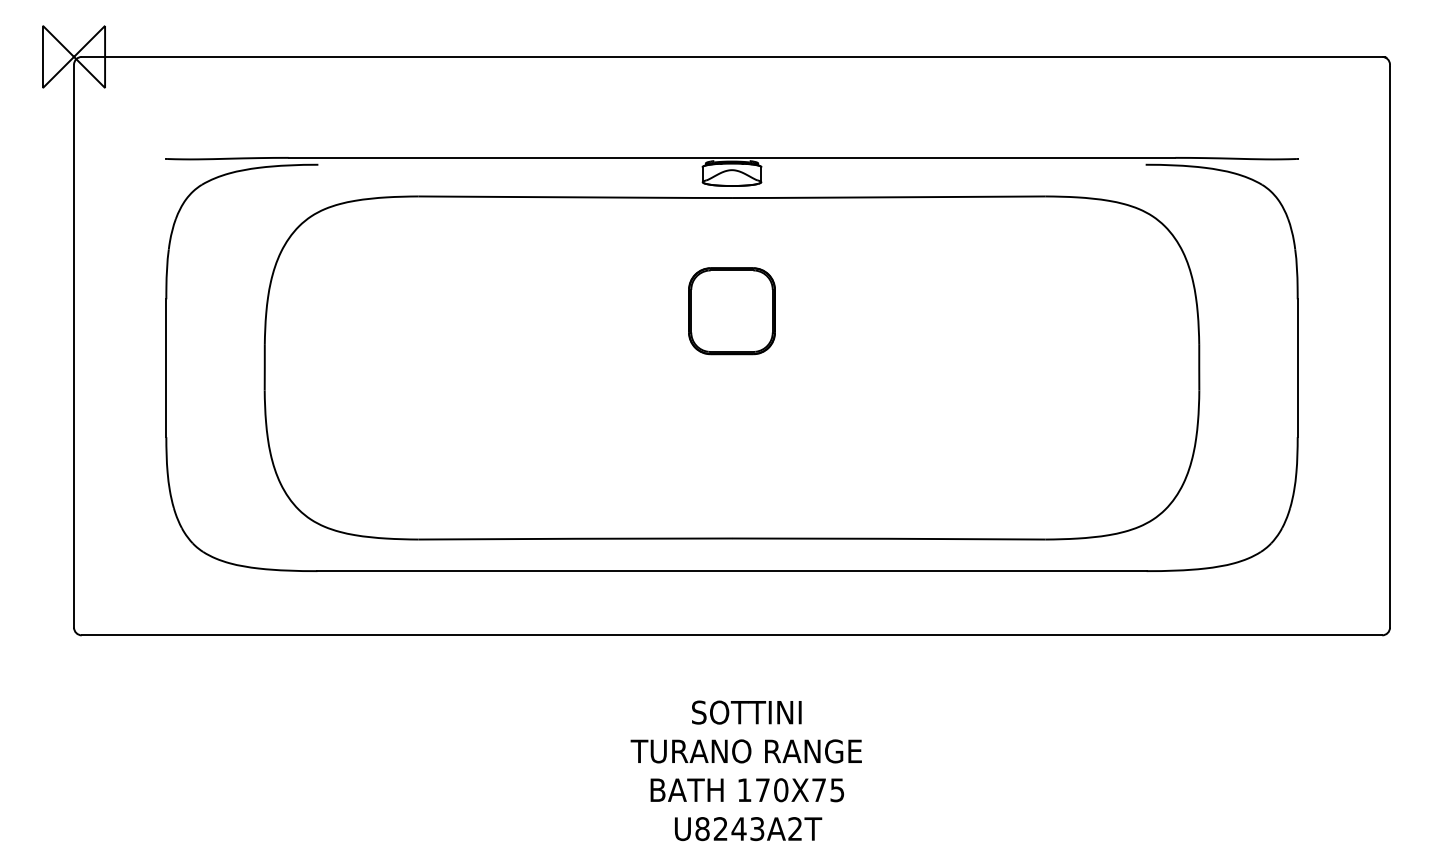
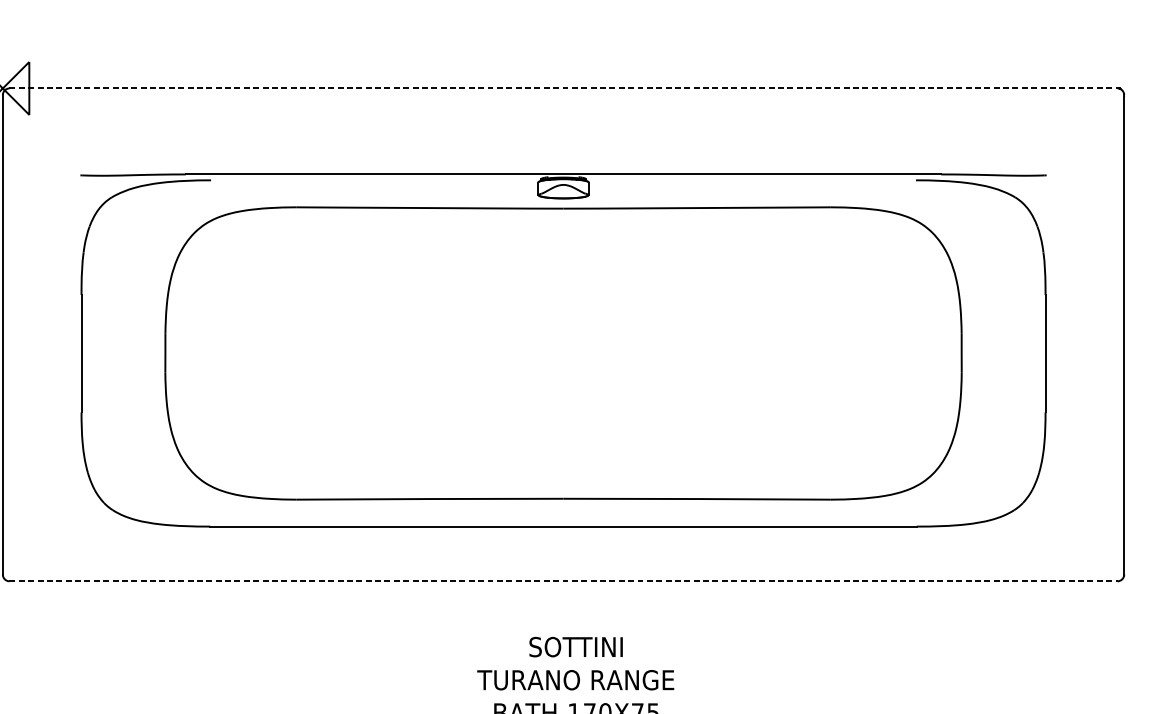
line: (733, 56) -> (564, 88), solid -> dashed
part: (731, 311) -> (563, 305), removed
line: (732, 635) -> (563, 581), solid -> dashed

